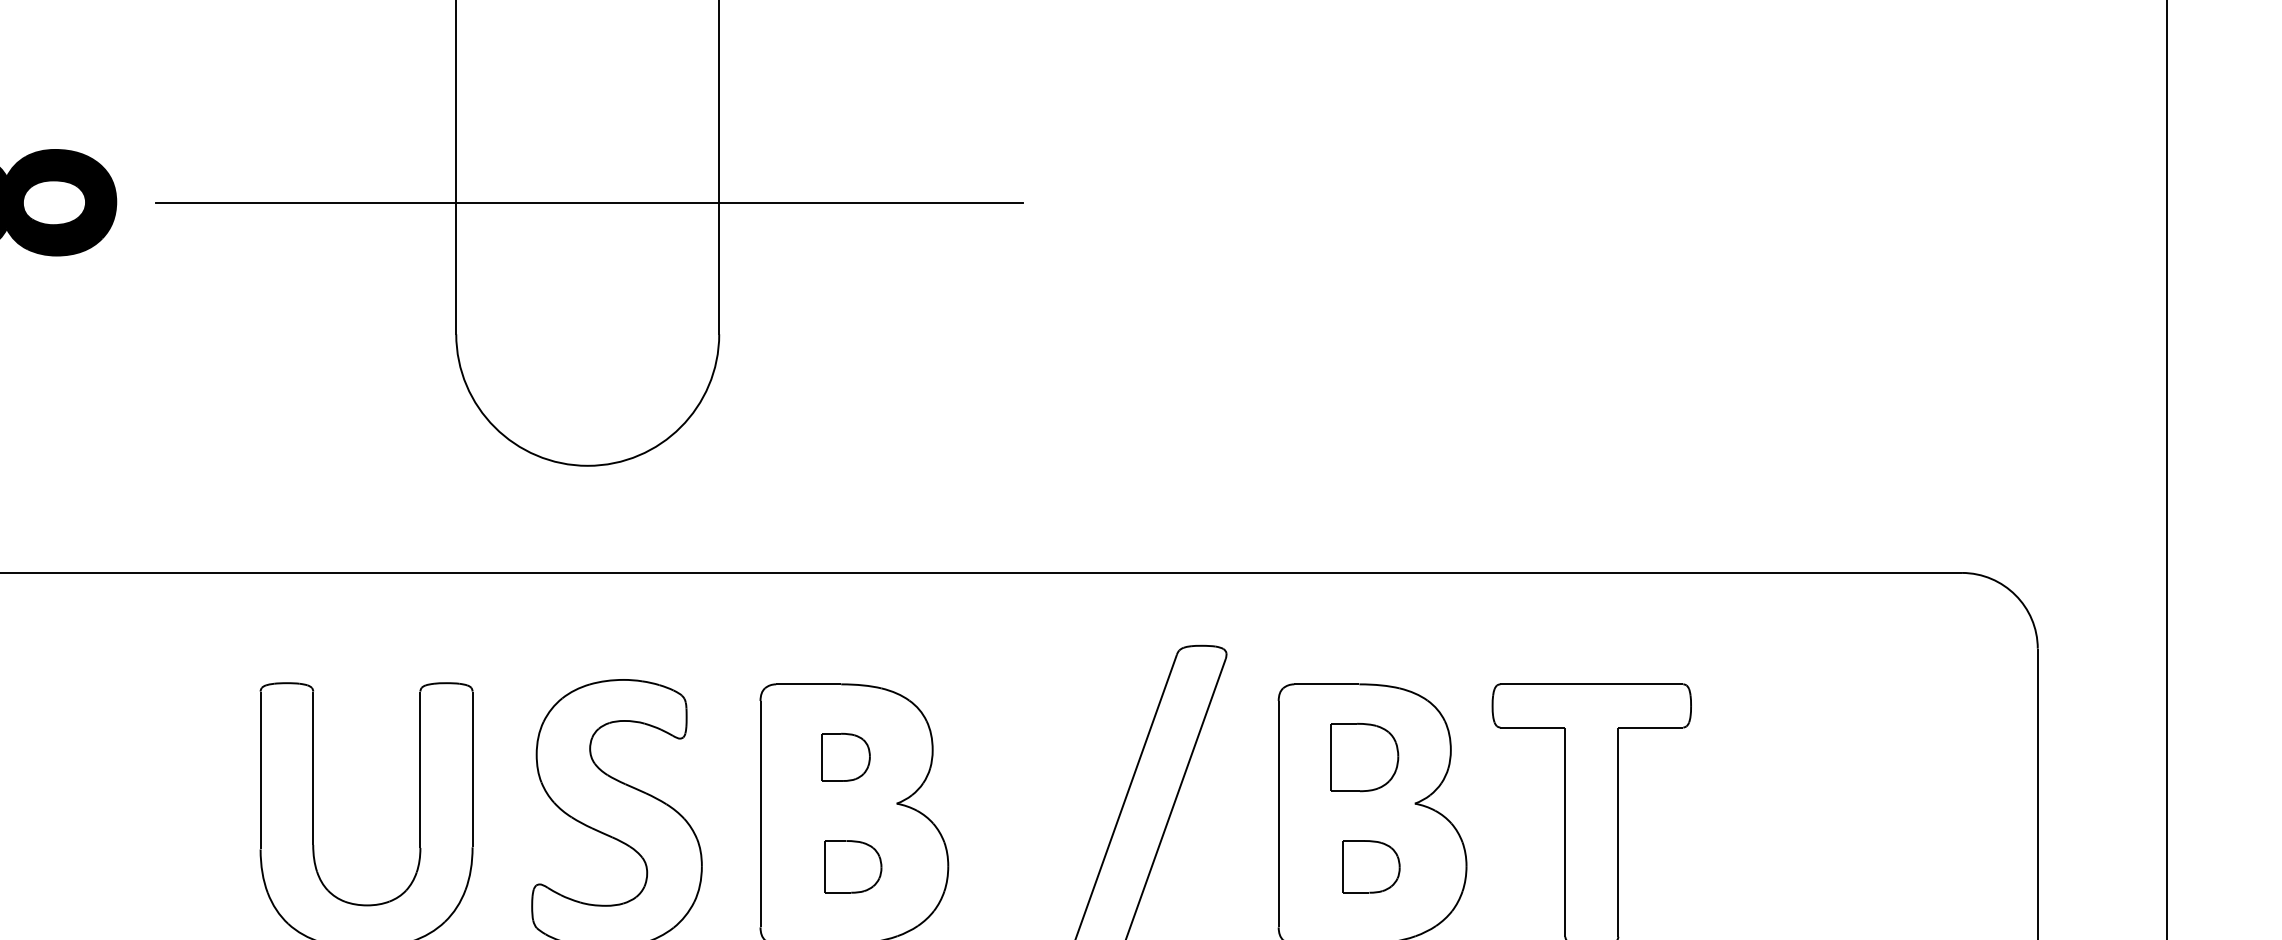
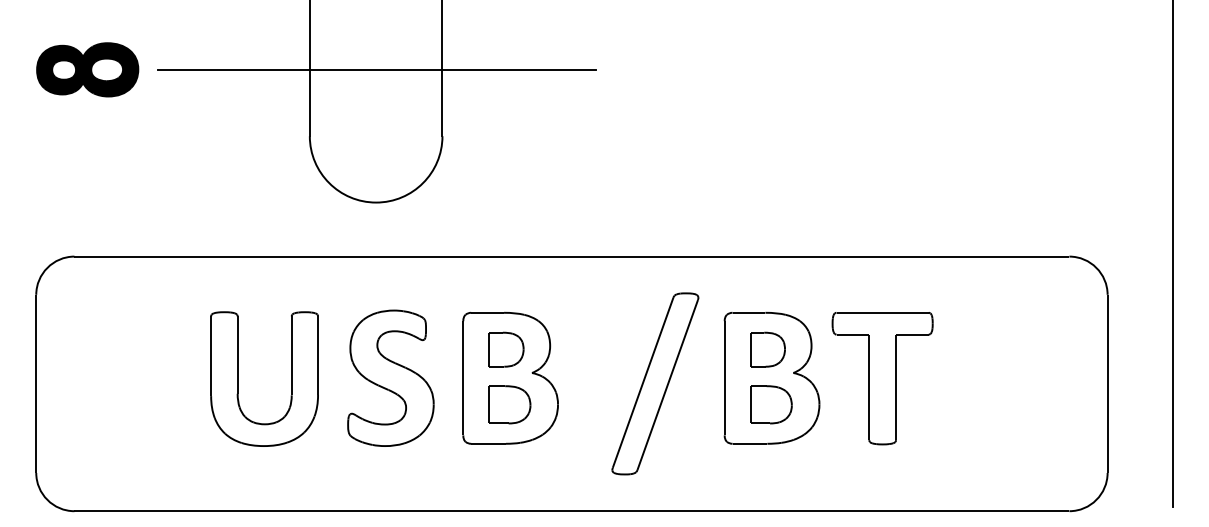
part: (846, 757) -> (506, 349), size x1.43
part: (852, 866) -> (509, 404), size x1.43
part: (1371, 866) -> (771, 404), size x1.43

